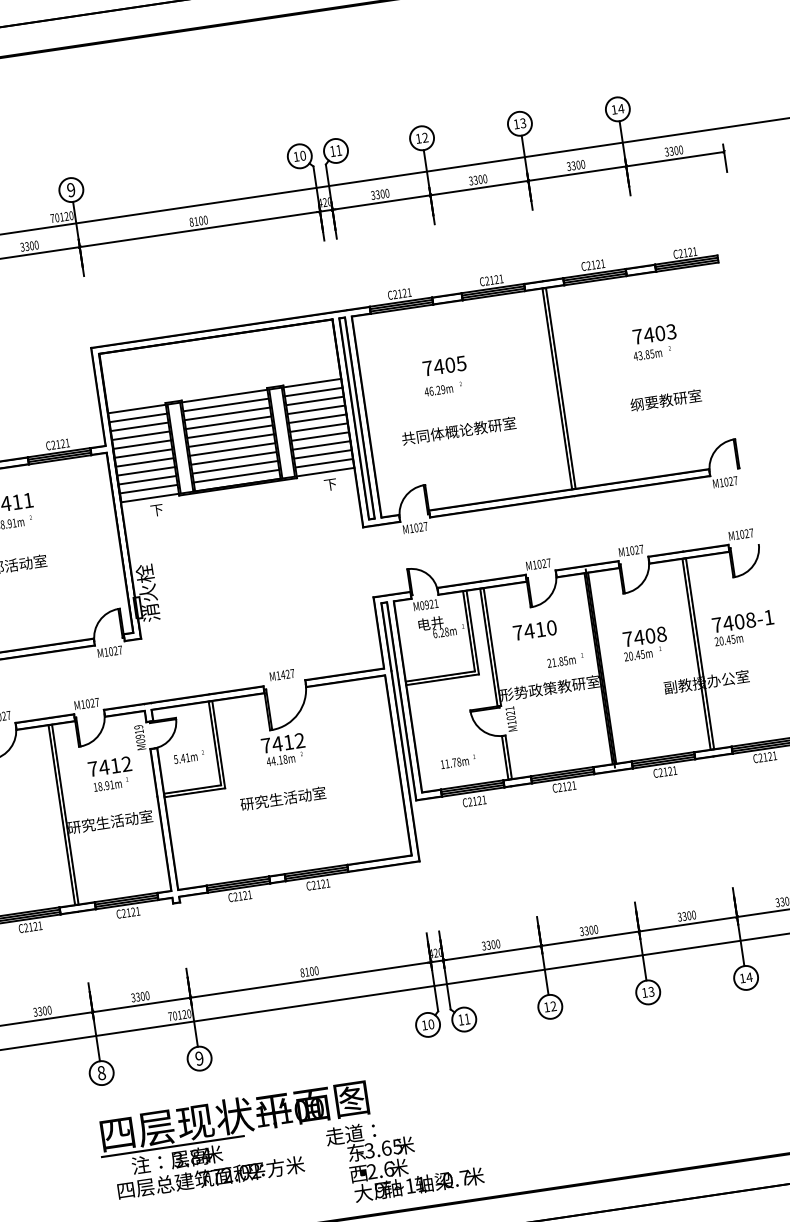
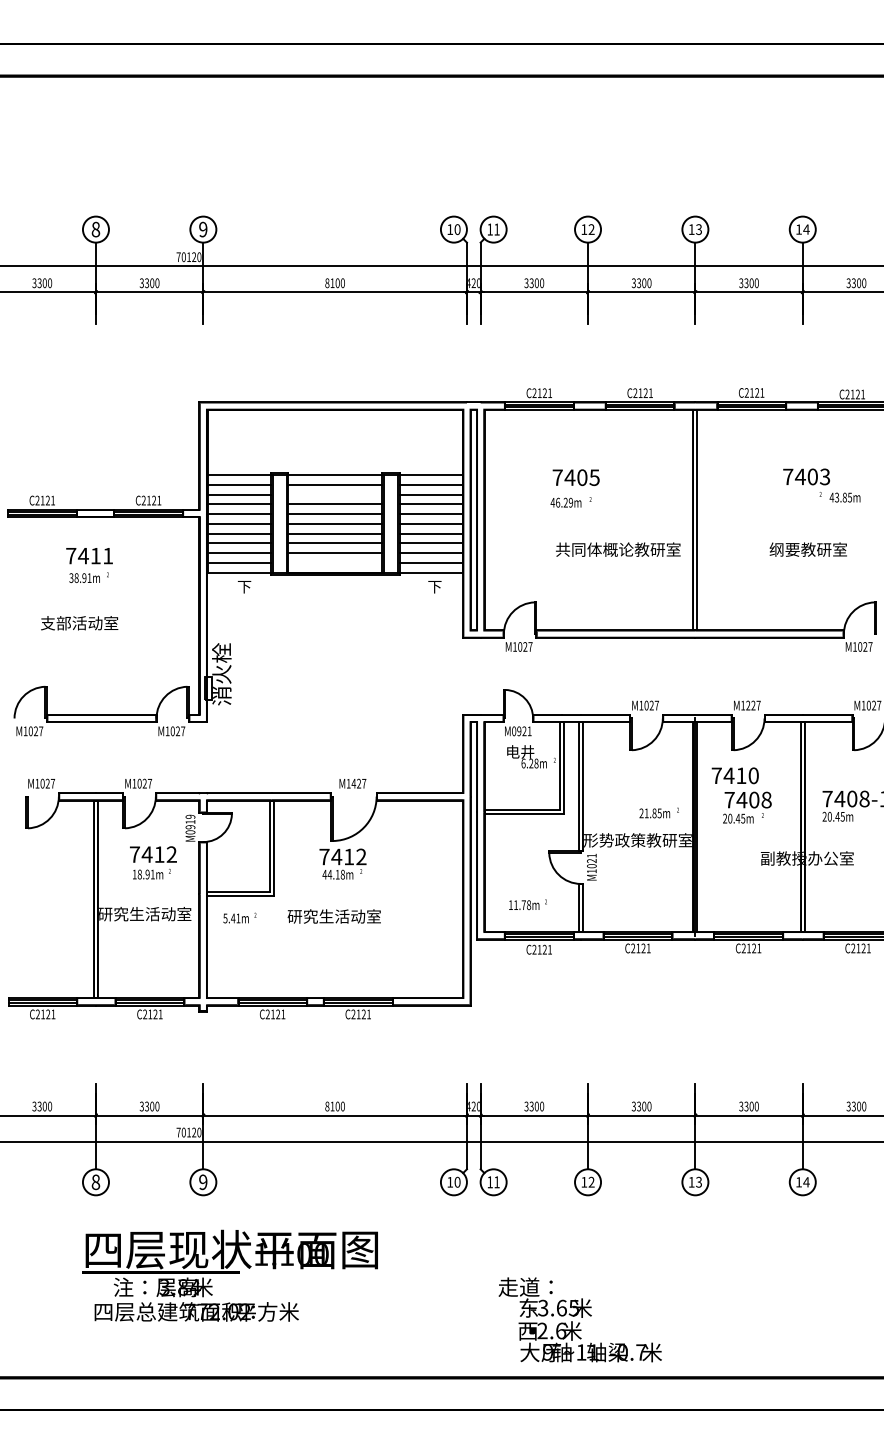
text: (647, 354) -> (844, 497), moved
line: (227, 413) -> (335, 494), removed
text: (459, 430) -> (618, 549), moved
line: (236, 475) -> (335, 562), removed
text: (632, 550) -> (748, 705), M1027 -> M1227
text: (534, 630) -> (734, 775), moved
text: (188, 756) -> (239, 917), moved
text: (404, 1156) -> (579, 1319), moved

